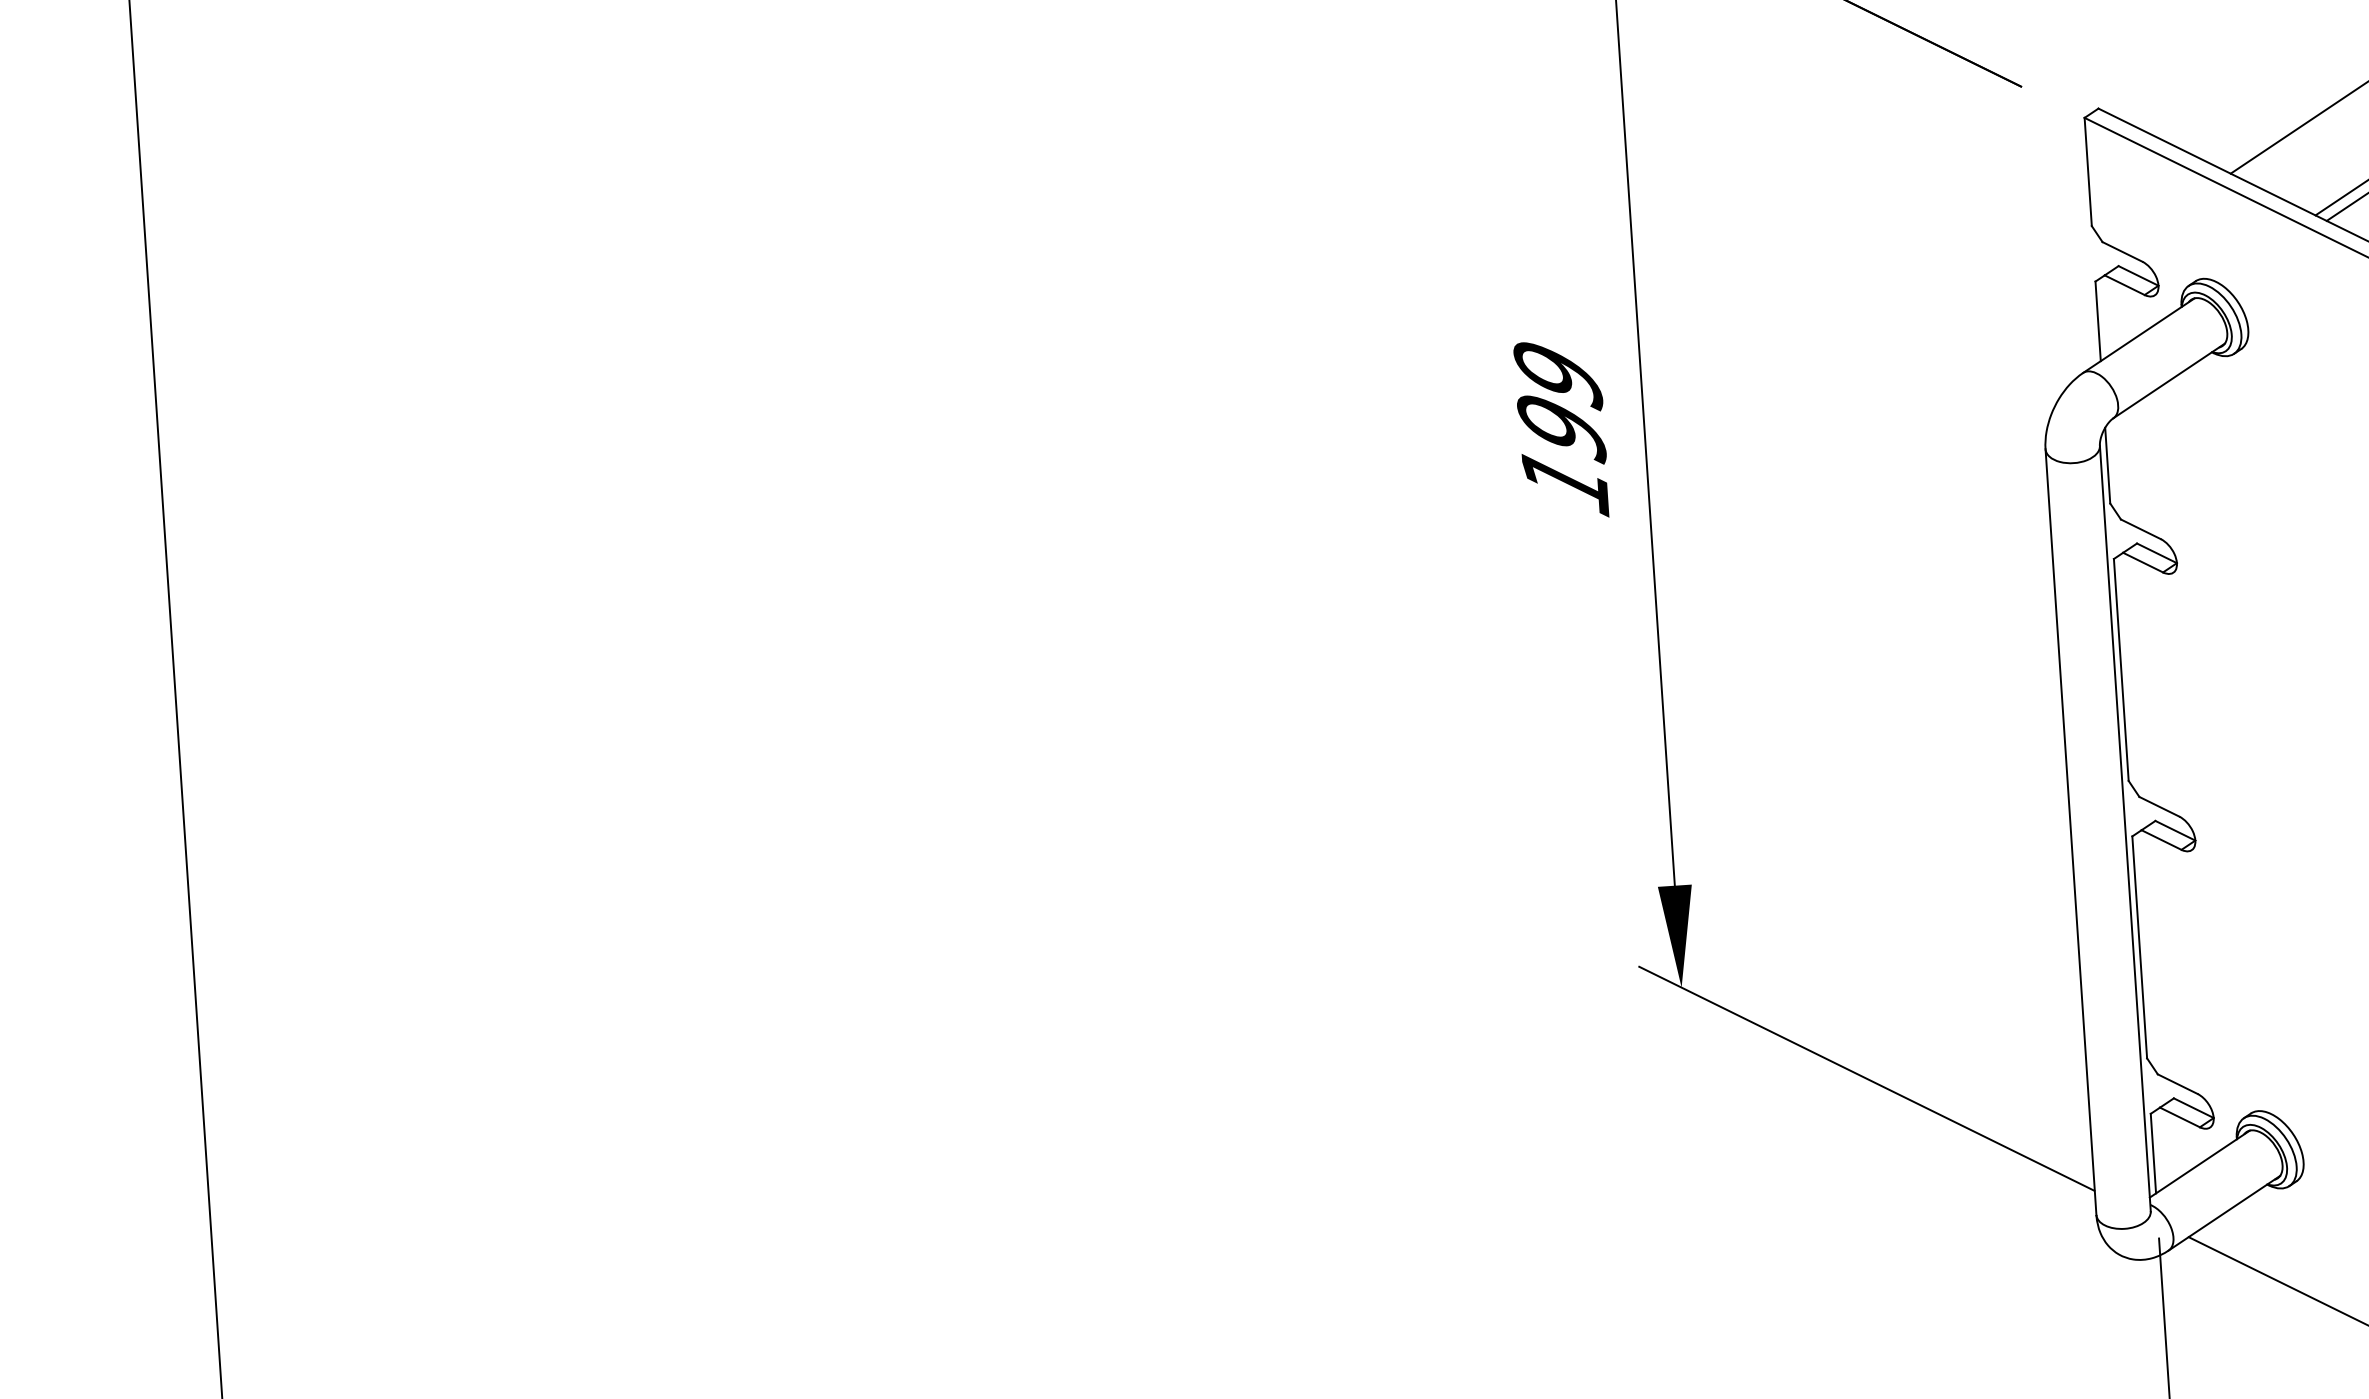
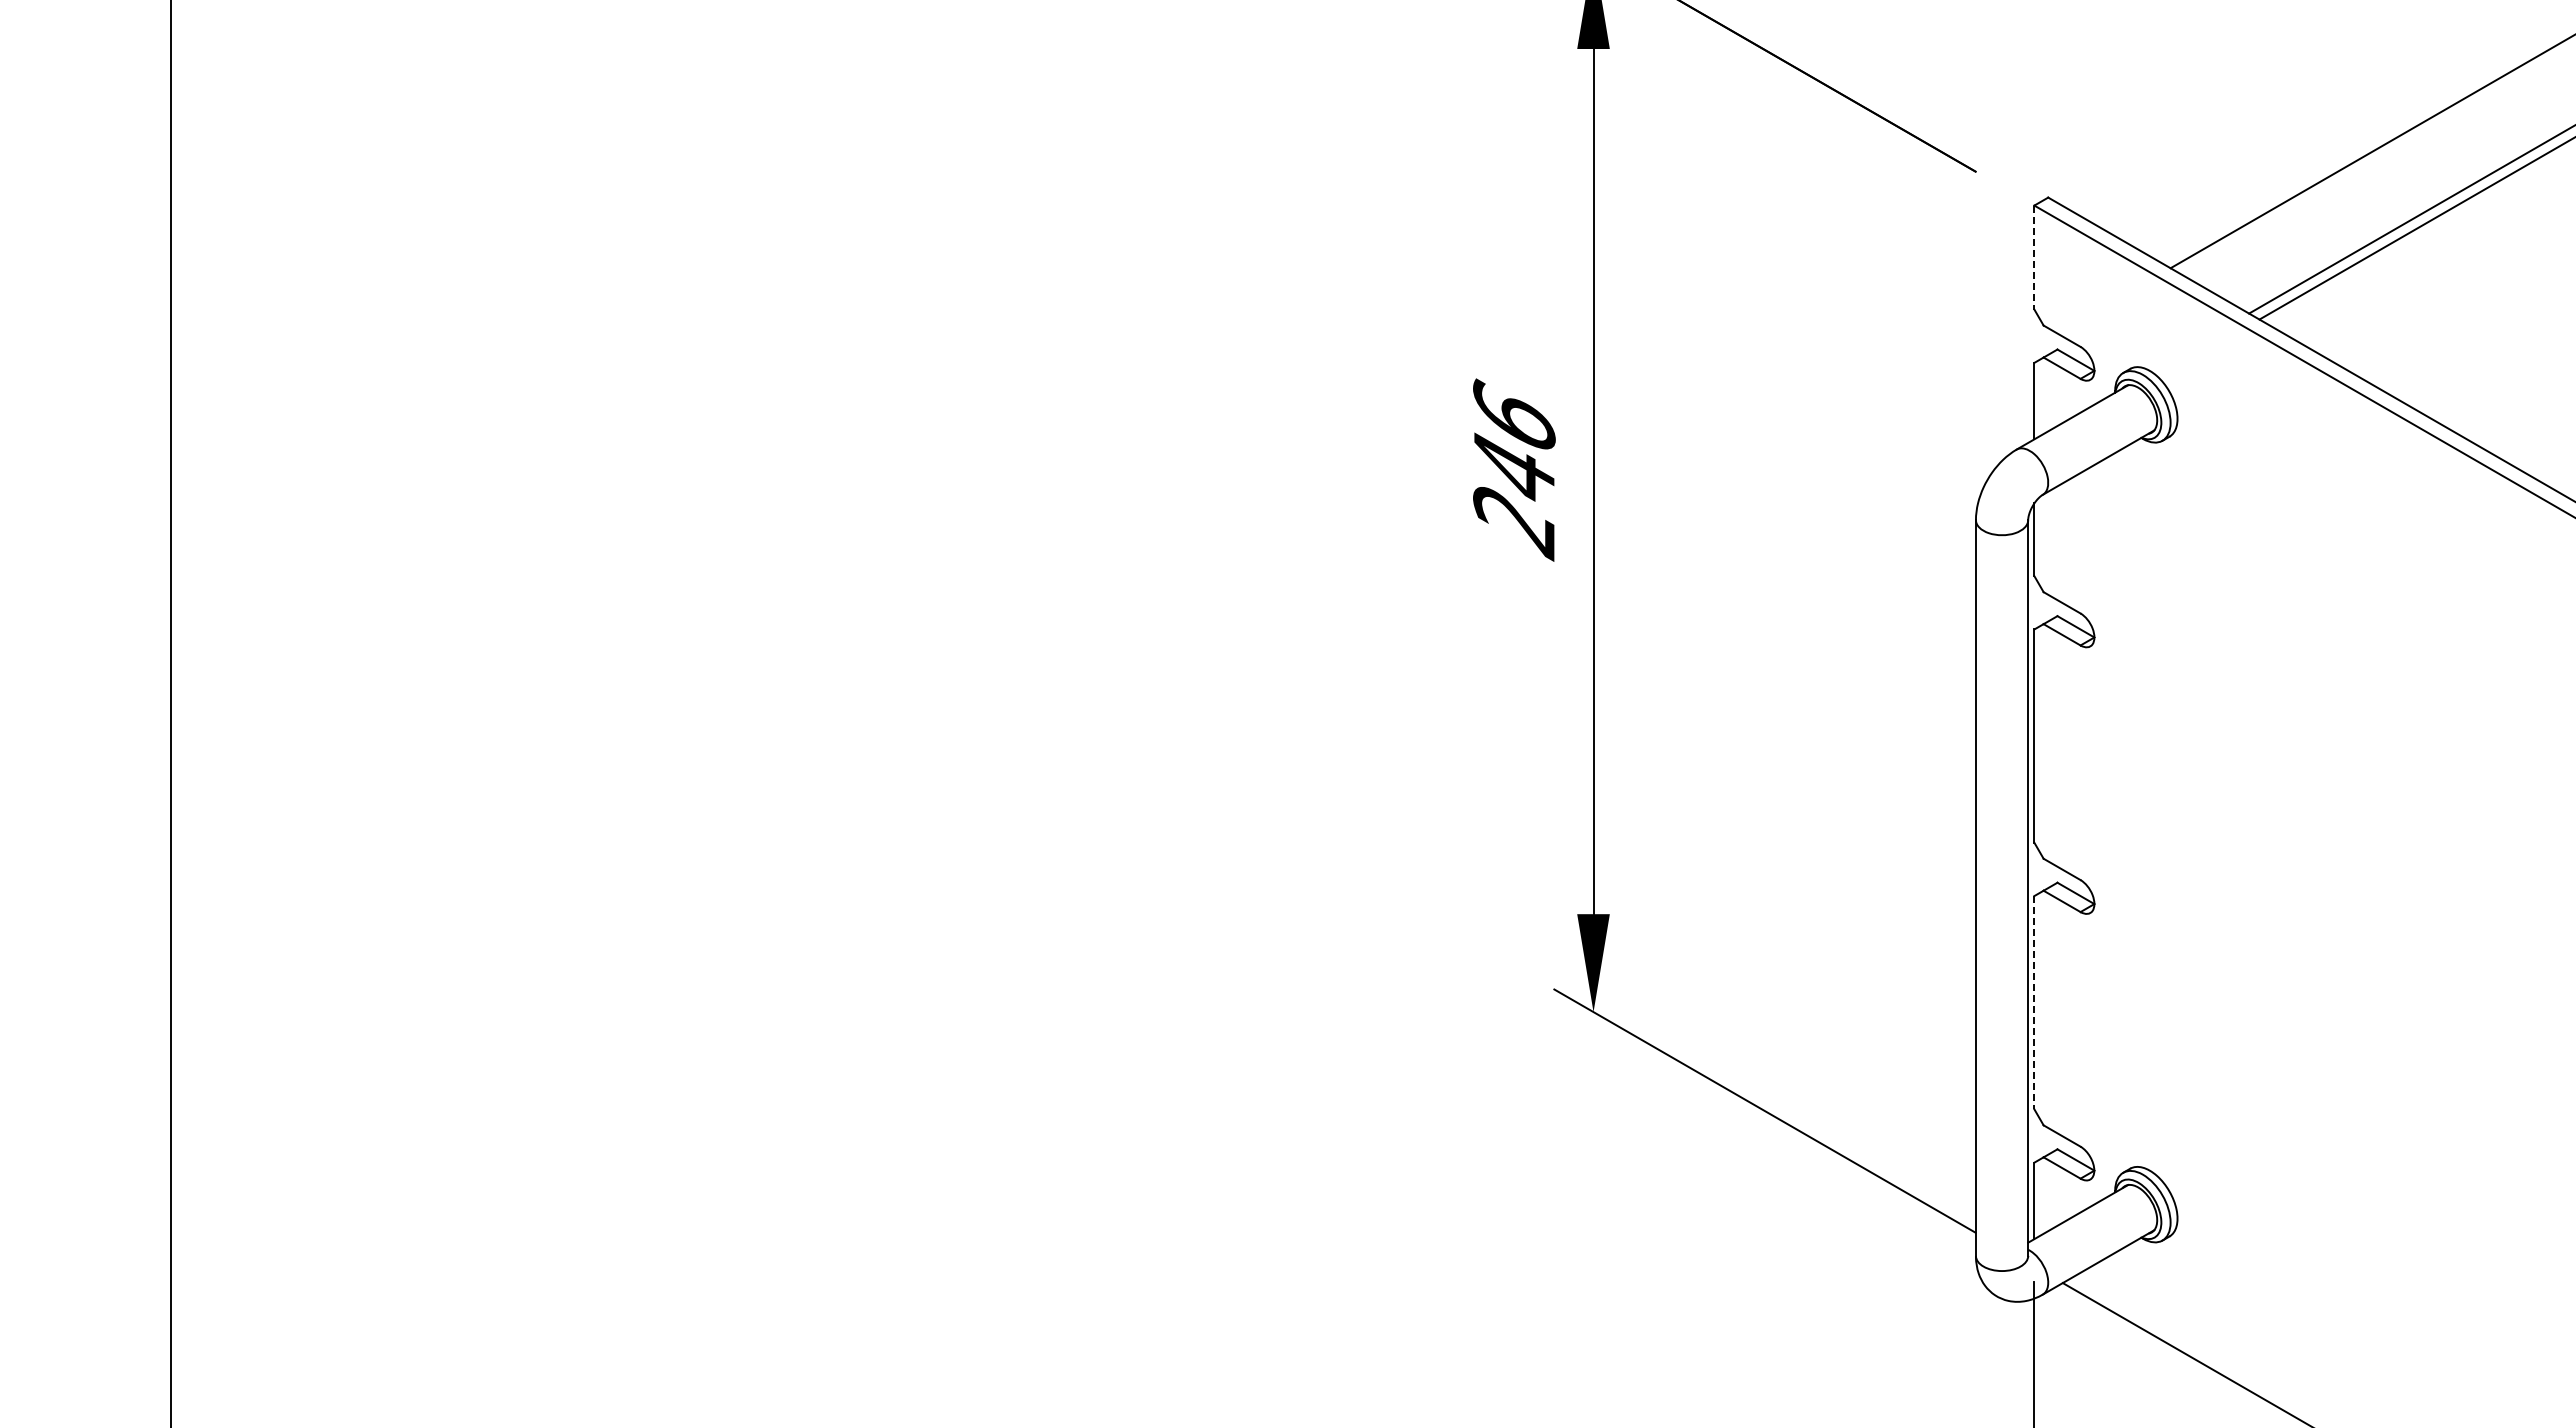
line: (2088, 171) -> (2034, 257), solid -> dashed
text: (1561, 428) -> (1514, 469), 199 -> 246
line: (2139, 947) -> (2034, 1002), solid -> dashed

